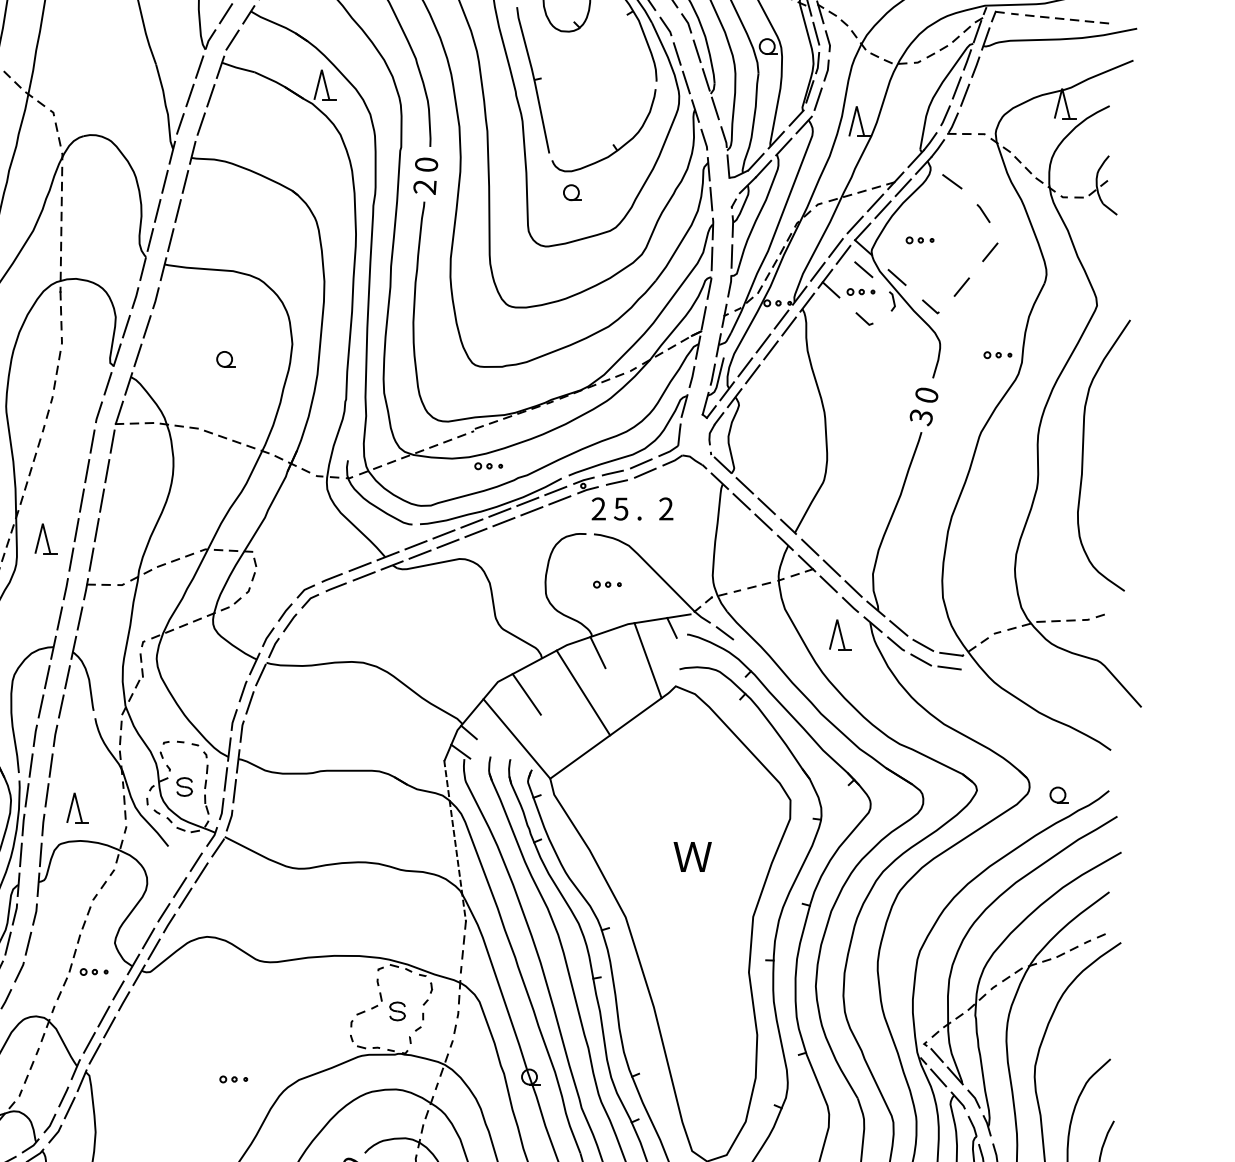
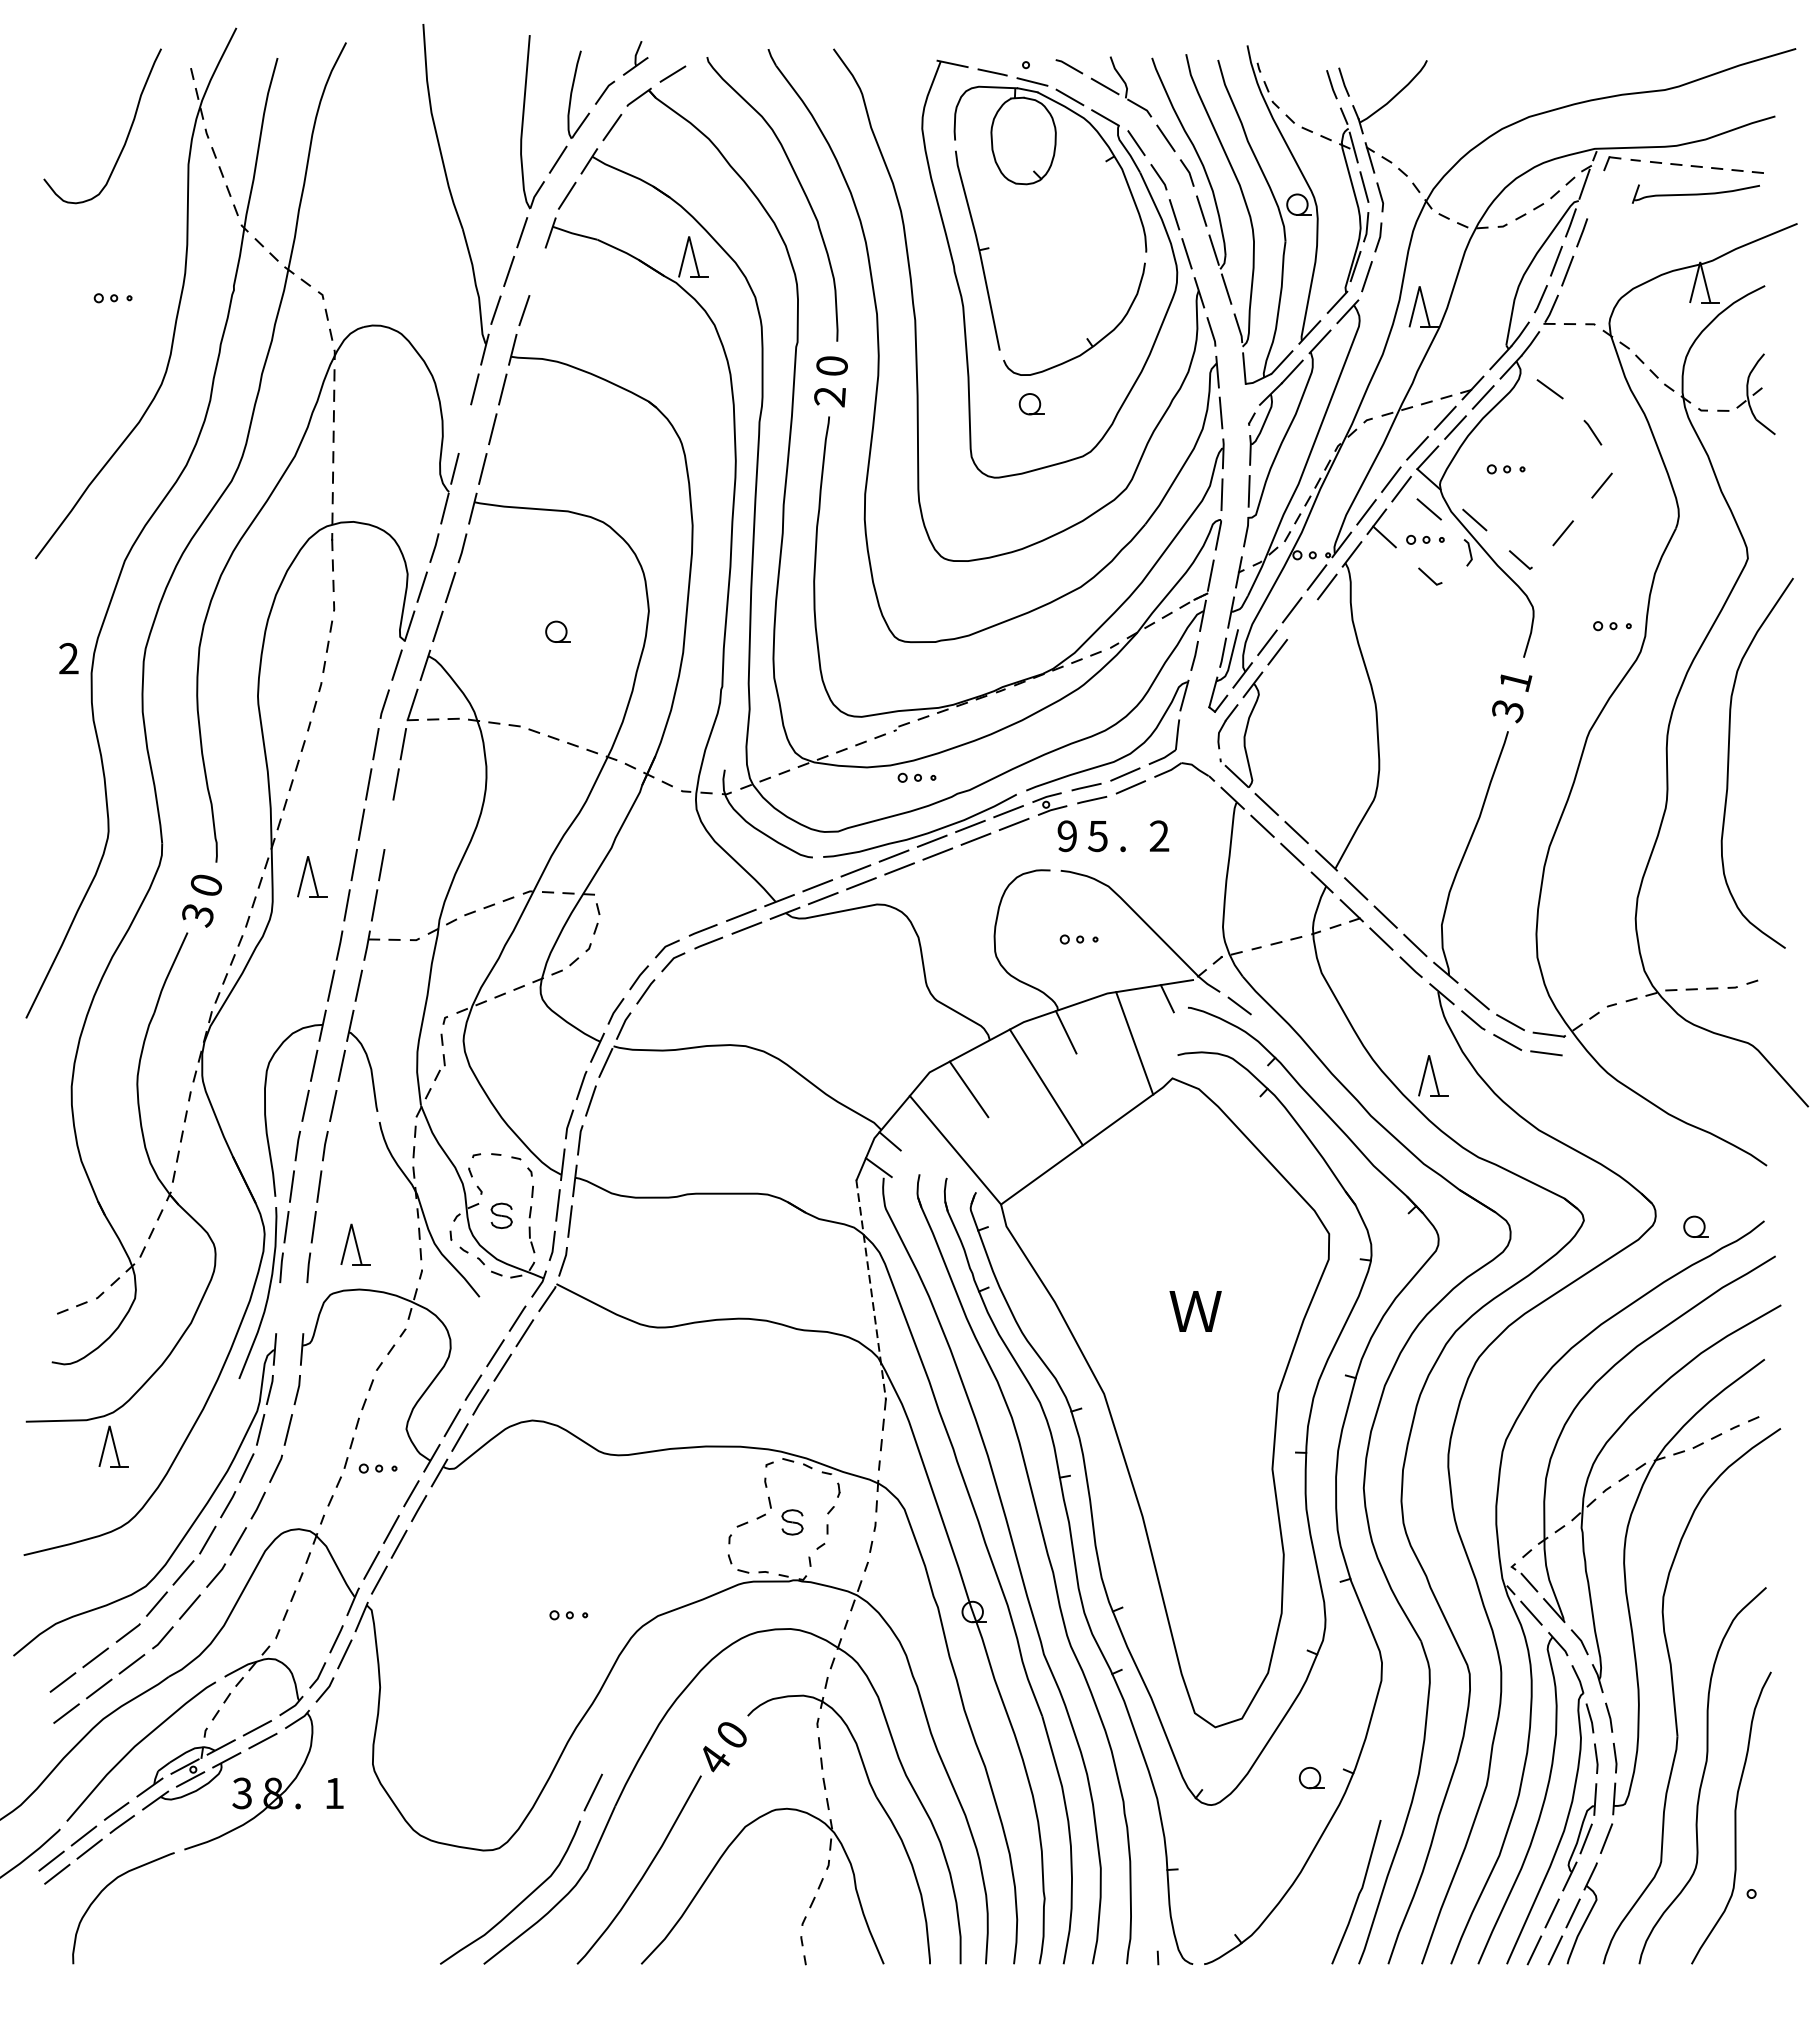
part: (1058, 38) -> (1695, 193), size x0.6
line: (210, 95) -> (537, 271), removed
line: (157, 211) -> (464, 429), removed
line: (770, 350) -> (1302, 619), removed
text: (926, 395) -> (1515, 681), 0 -> 1
line: (101, 500) -> (388, 824), removed
text: (598, 509) -> (1066, 836), 2 -> 9
part: (840, 634) -> (1433, 1075), moved
line: (20, 854) -> (277, 1308), removed
line: (40, 854) -> (305, 1308), removed

